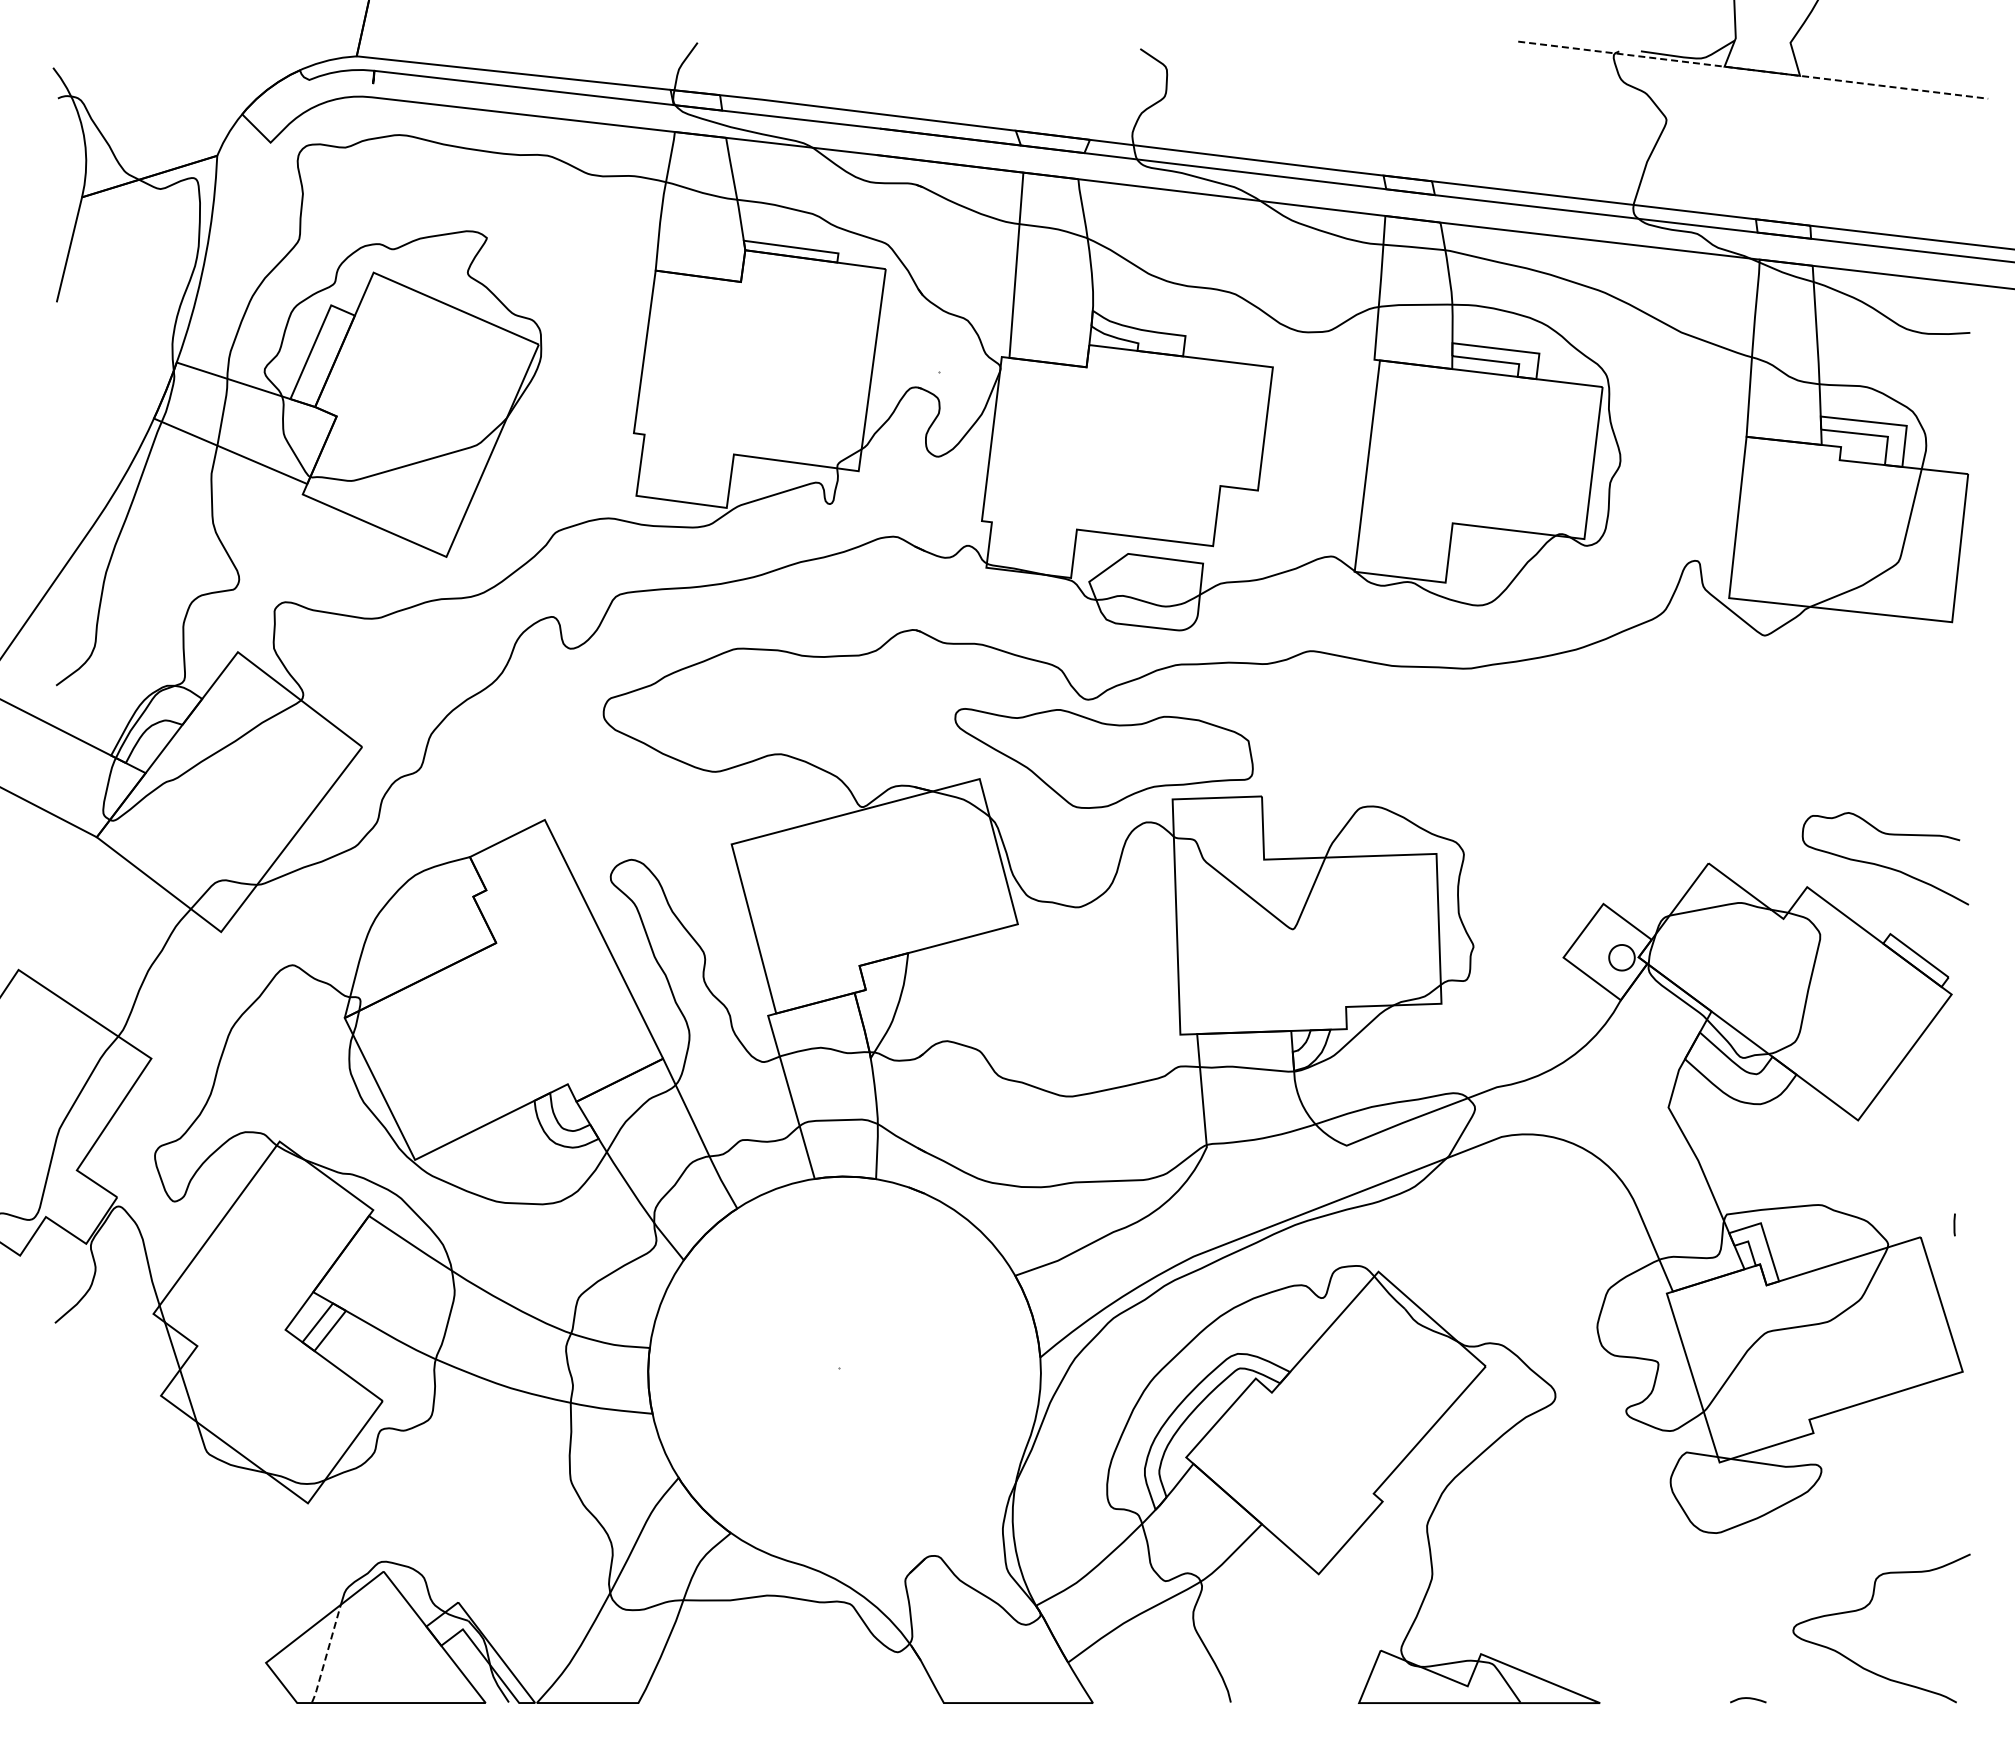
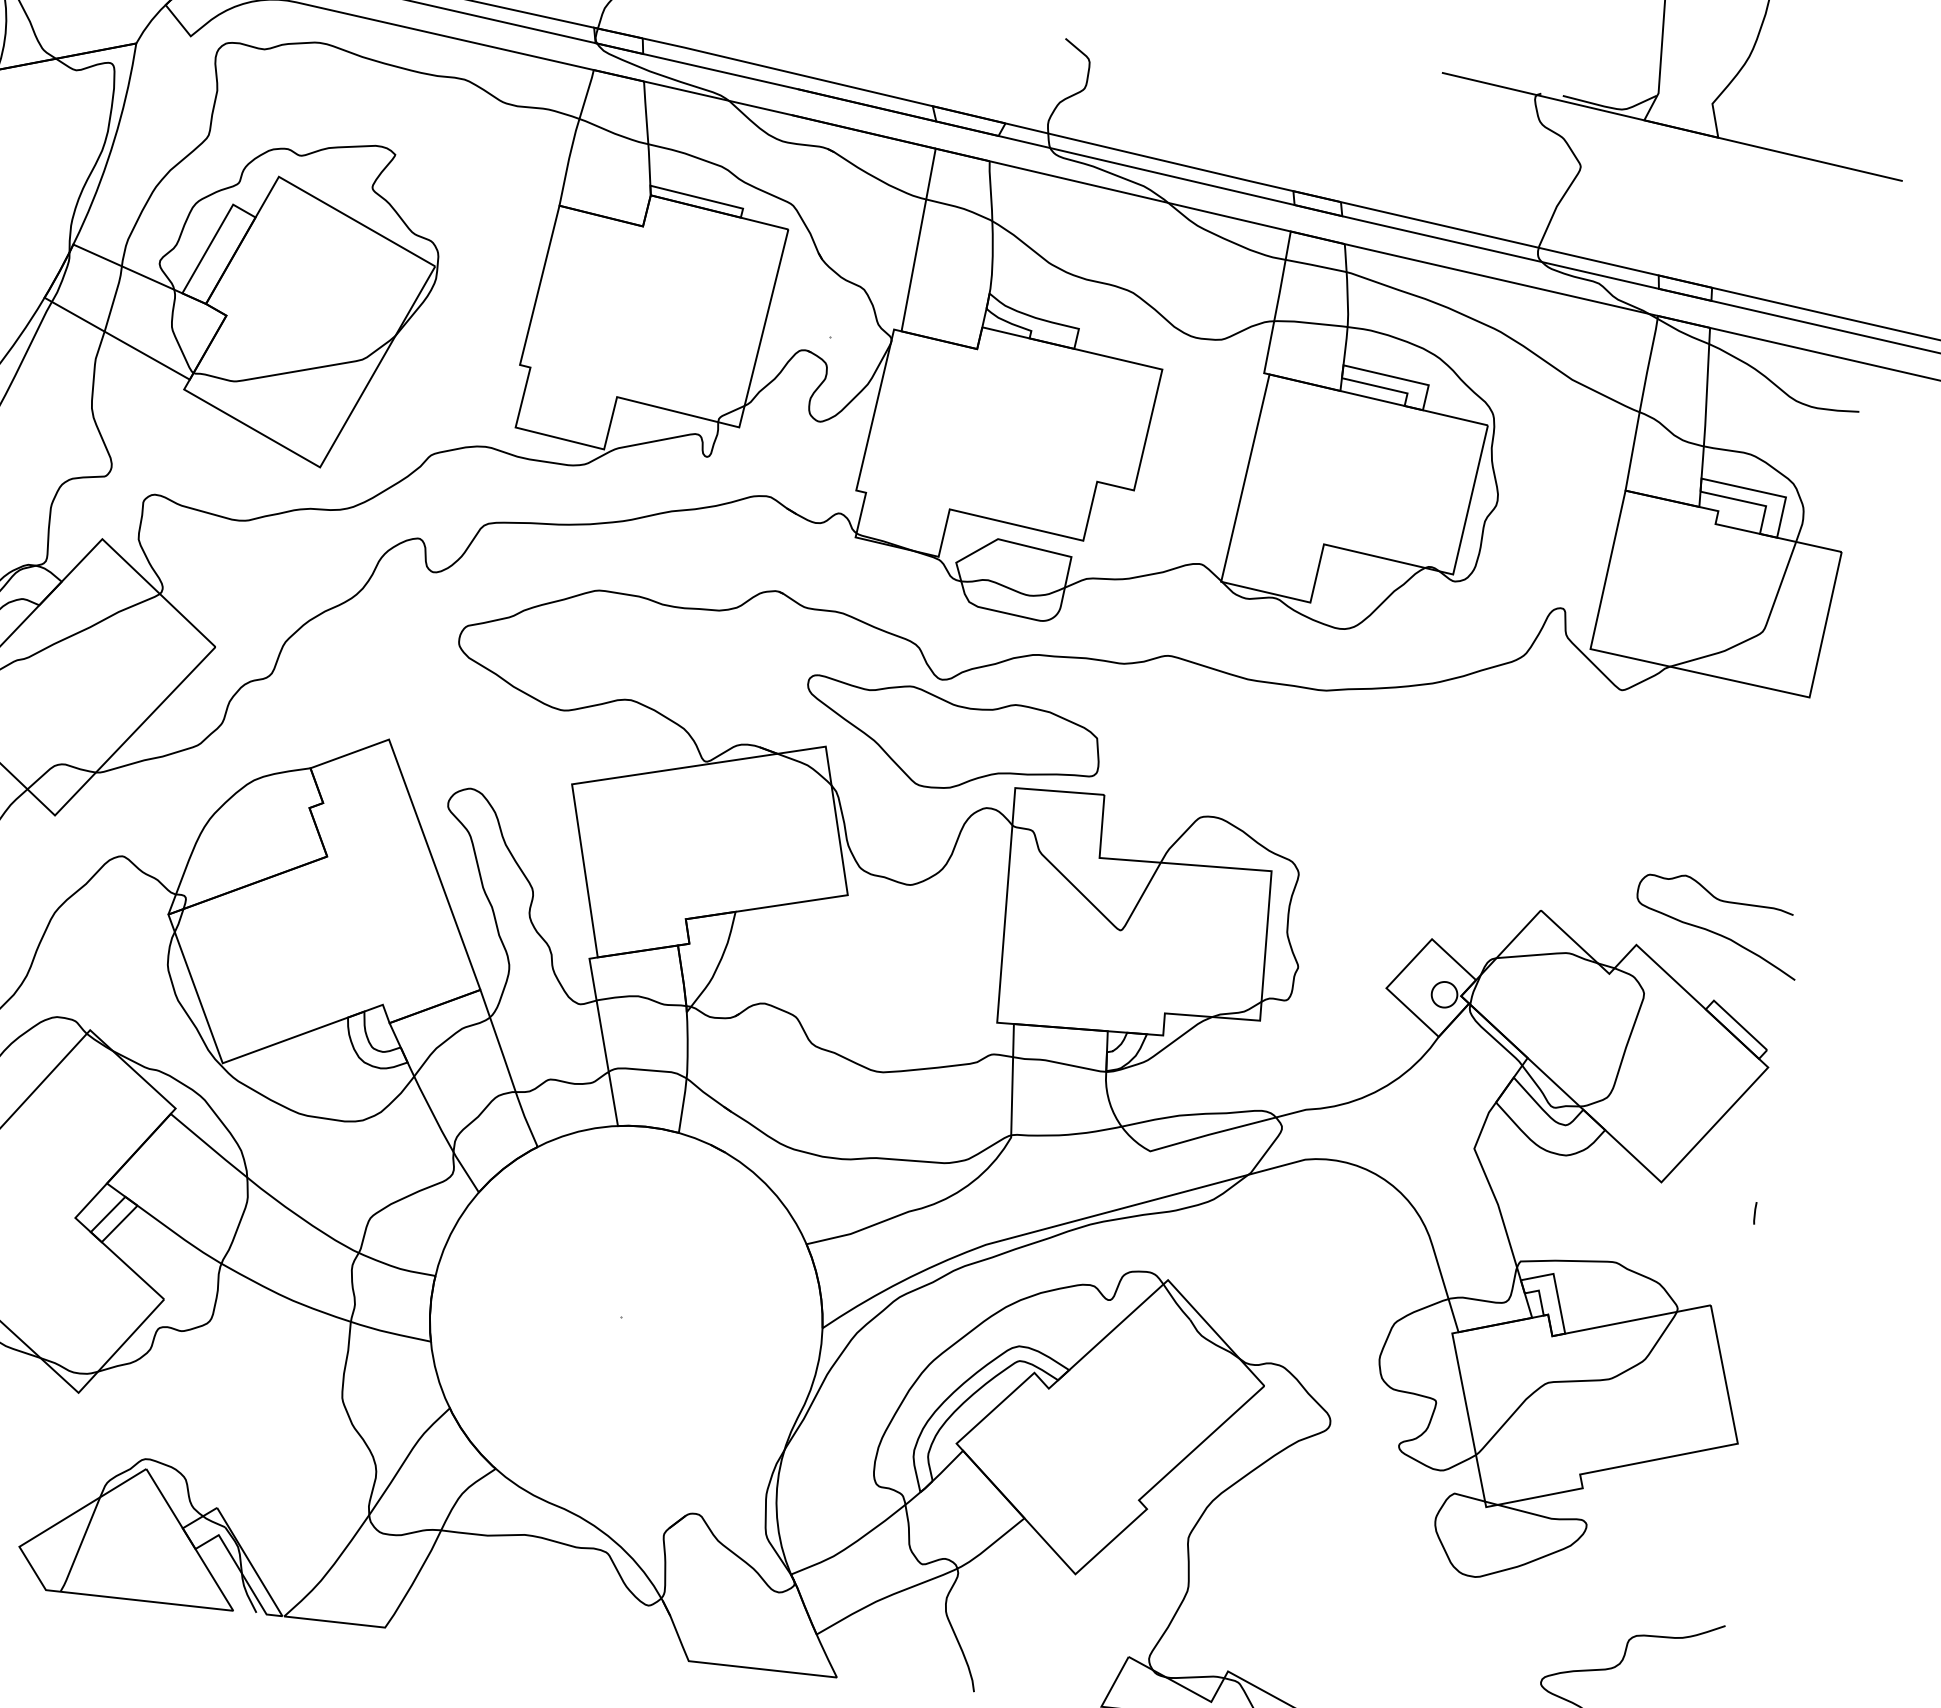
line: (1753, 70) -> (1672, 127), dashed -> solid
line: (1954, 1224) -> (1755, 1212), moved
line: (326, 1655) -> (80, 1546), dashed -> solid

